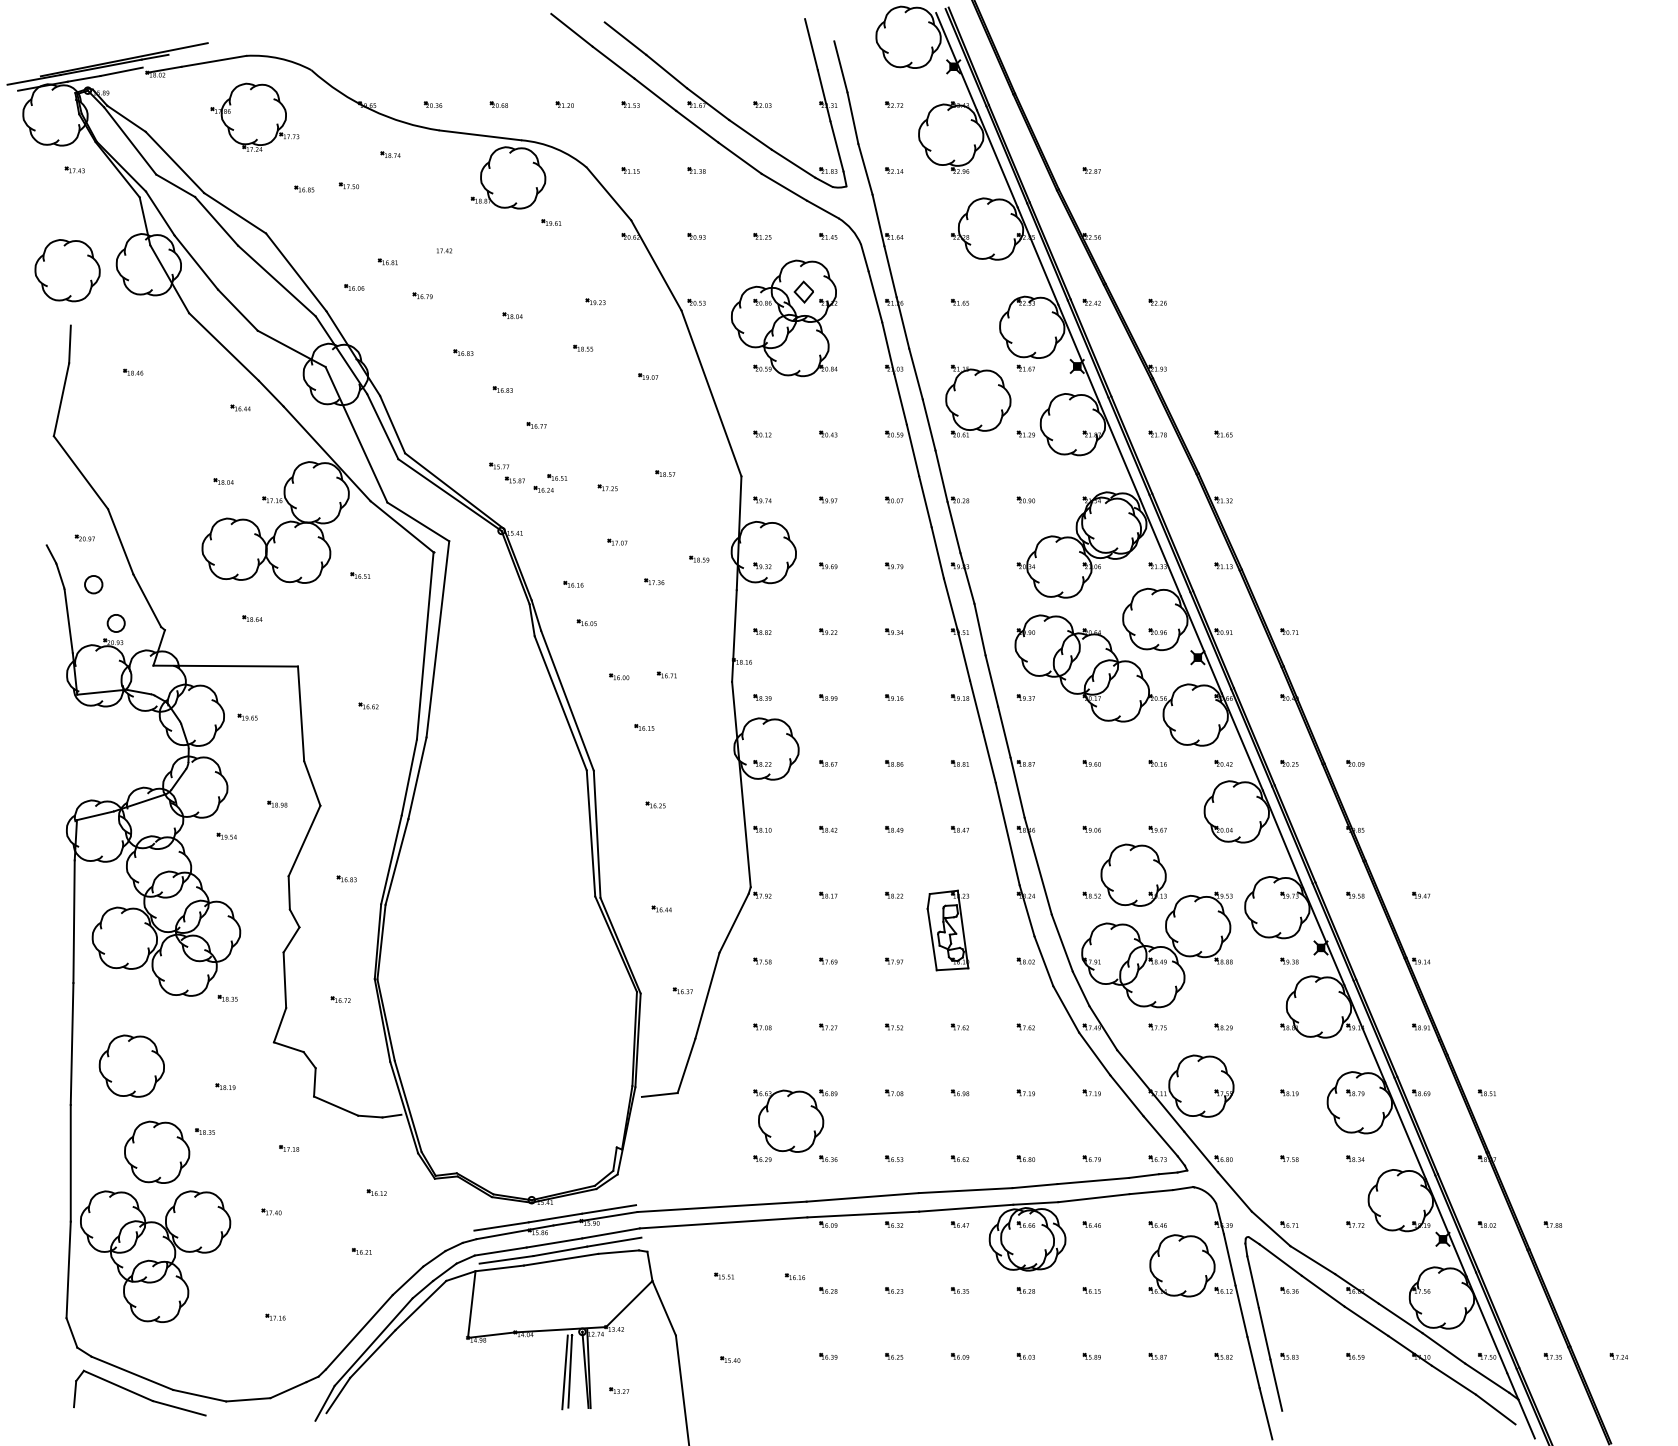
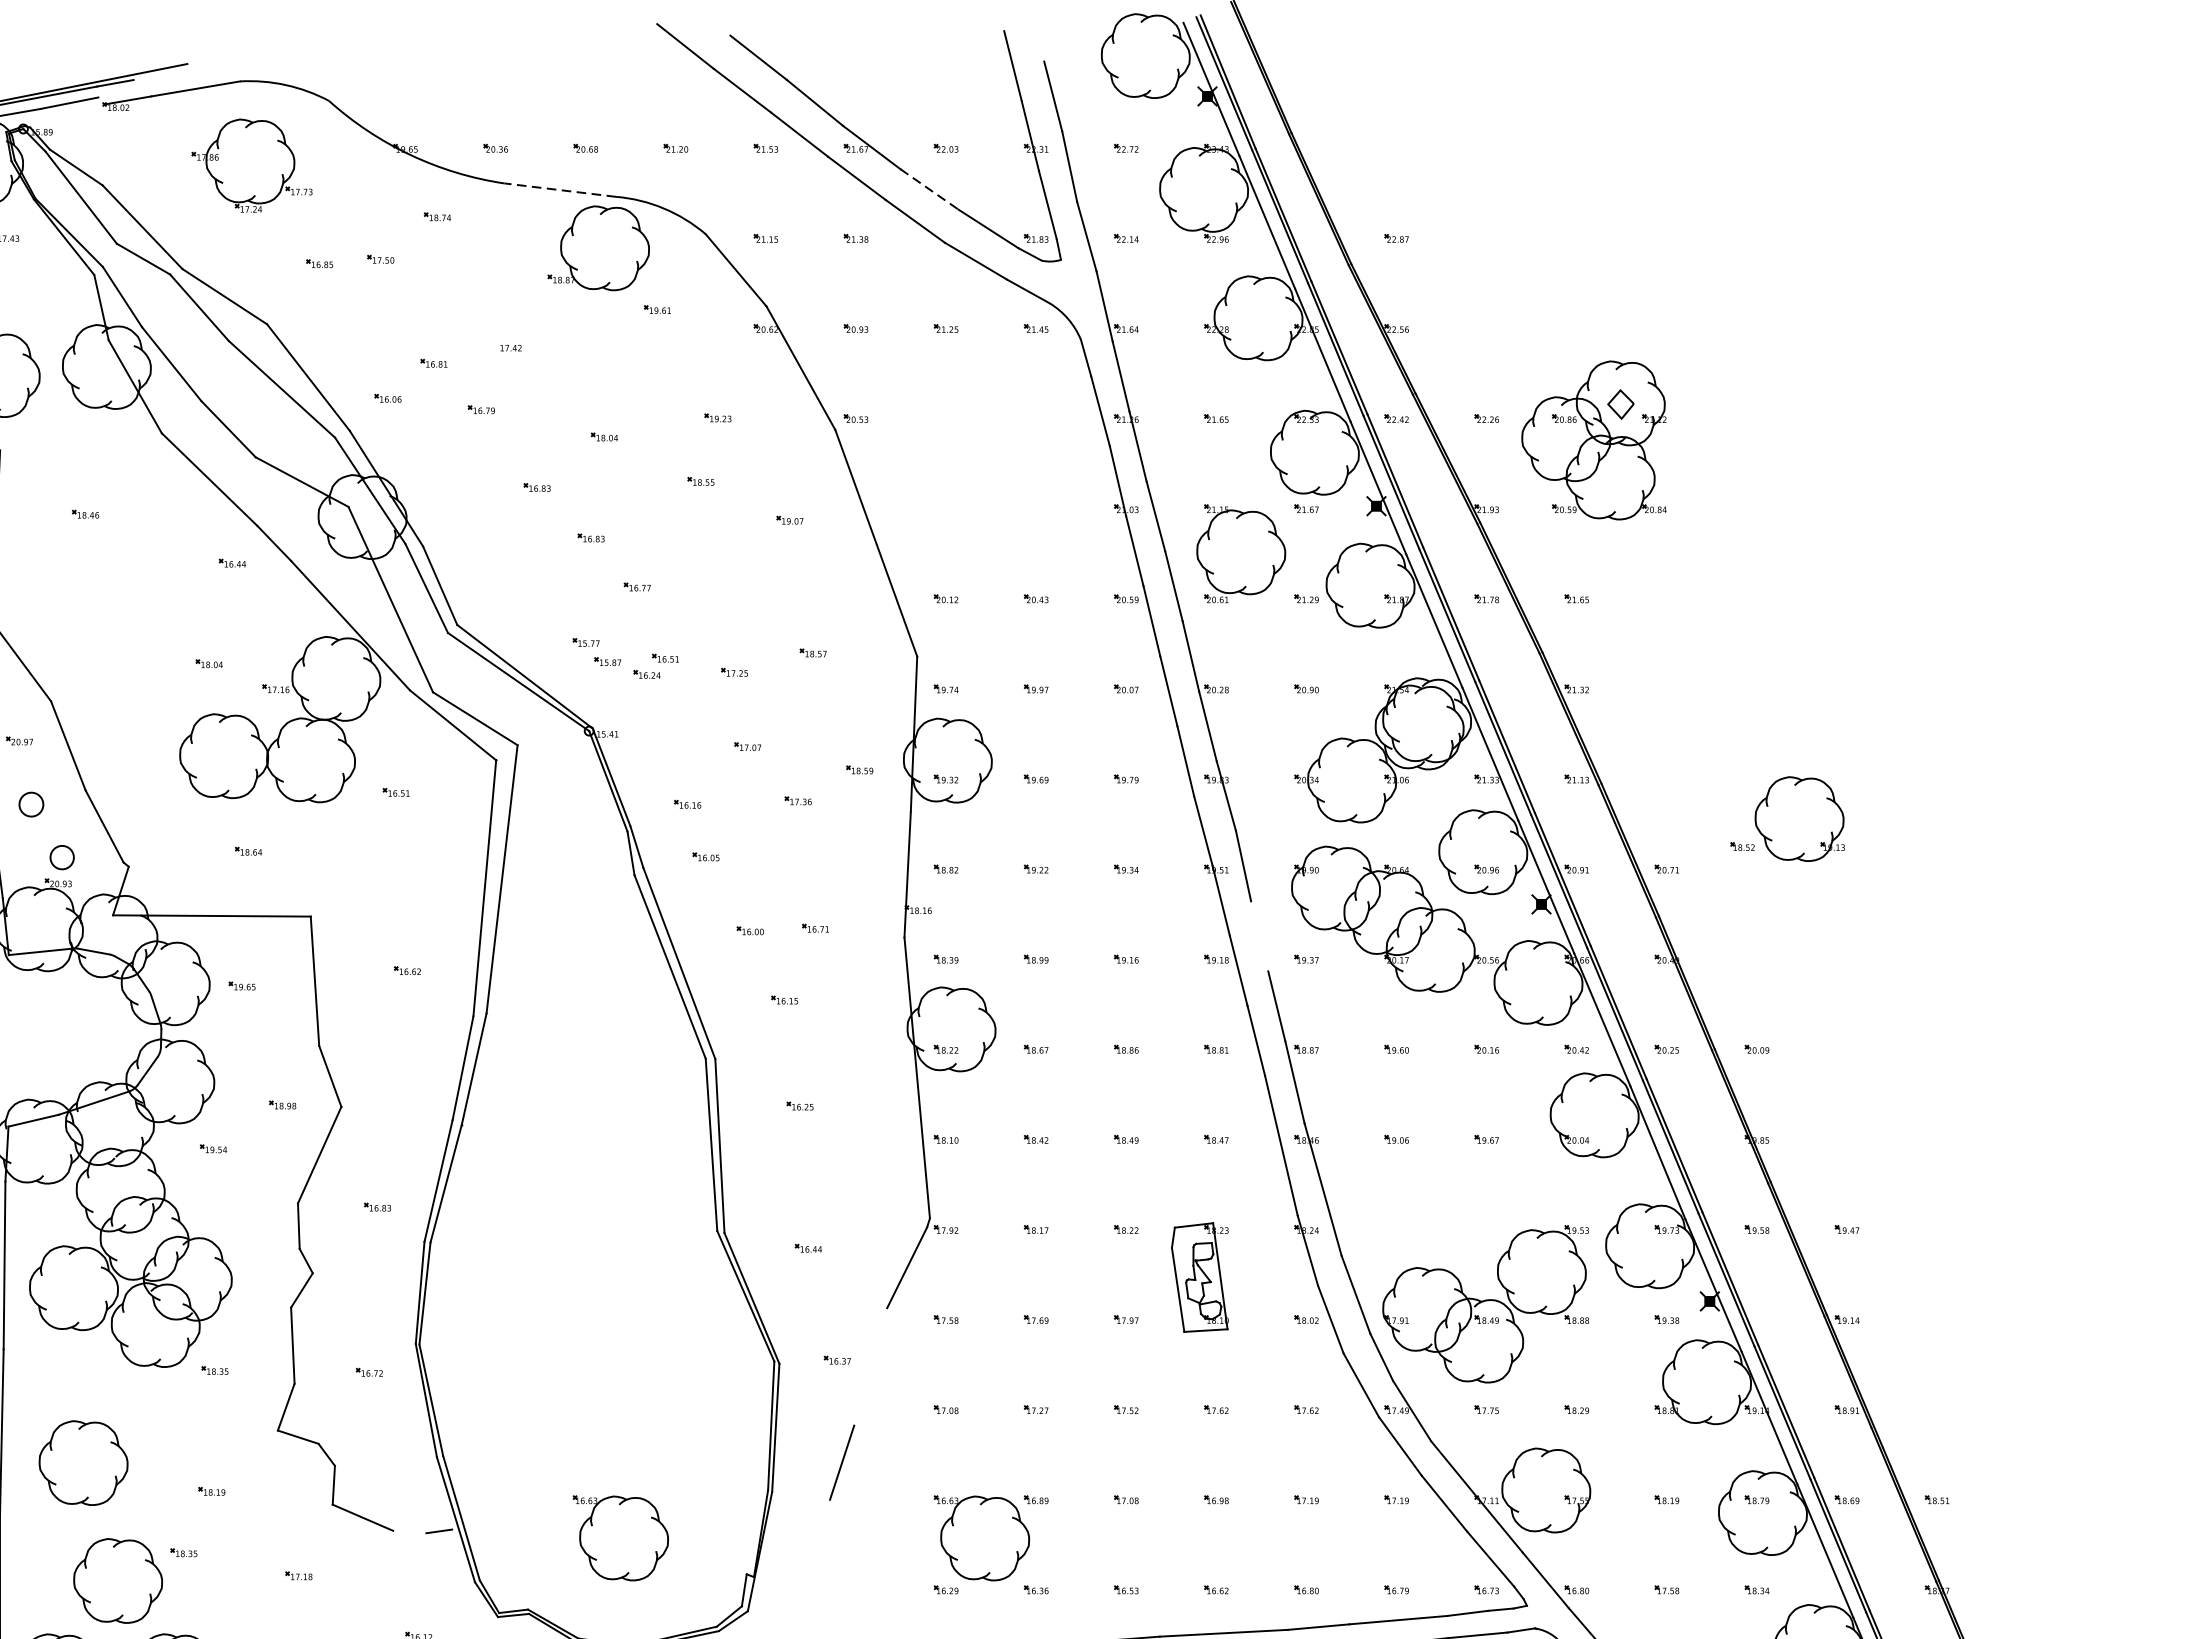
line: (750, 134) -> (929, 188), solid -> dashed
line: (479, 135) -> (558, 190), solid -> dashed
part: (784, 318) -> (1594, 440), moved
line: (991, 680) -> (1259, 935), removed
part: (1124, 874) -> (1787, 818), moved
line: (707, 995) -> (870, 1366), removed
line: (659, 1094) -> (805, 1501), removed
line: (370, 1116) -> (409, 1531), removed
part: (524, 1120) -> (620, 1537), added

